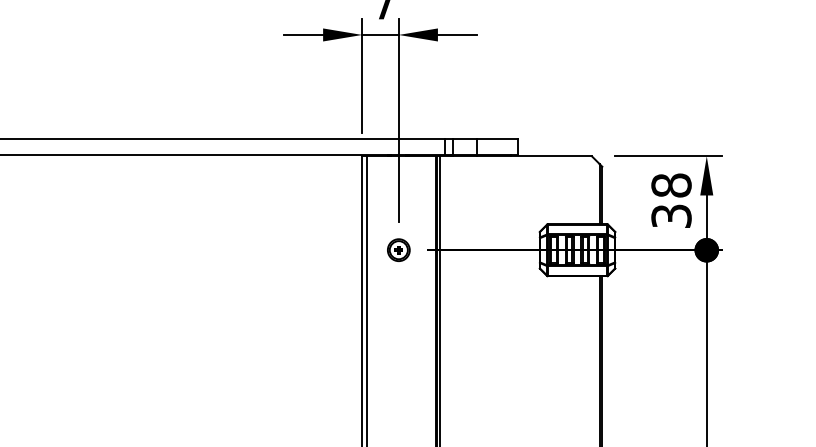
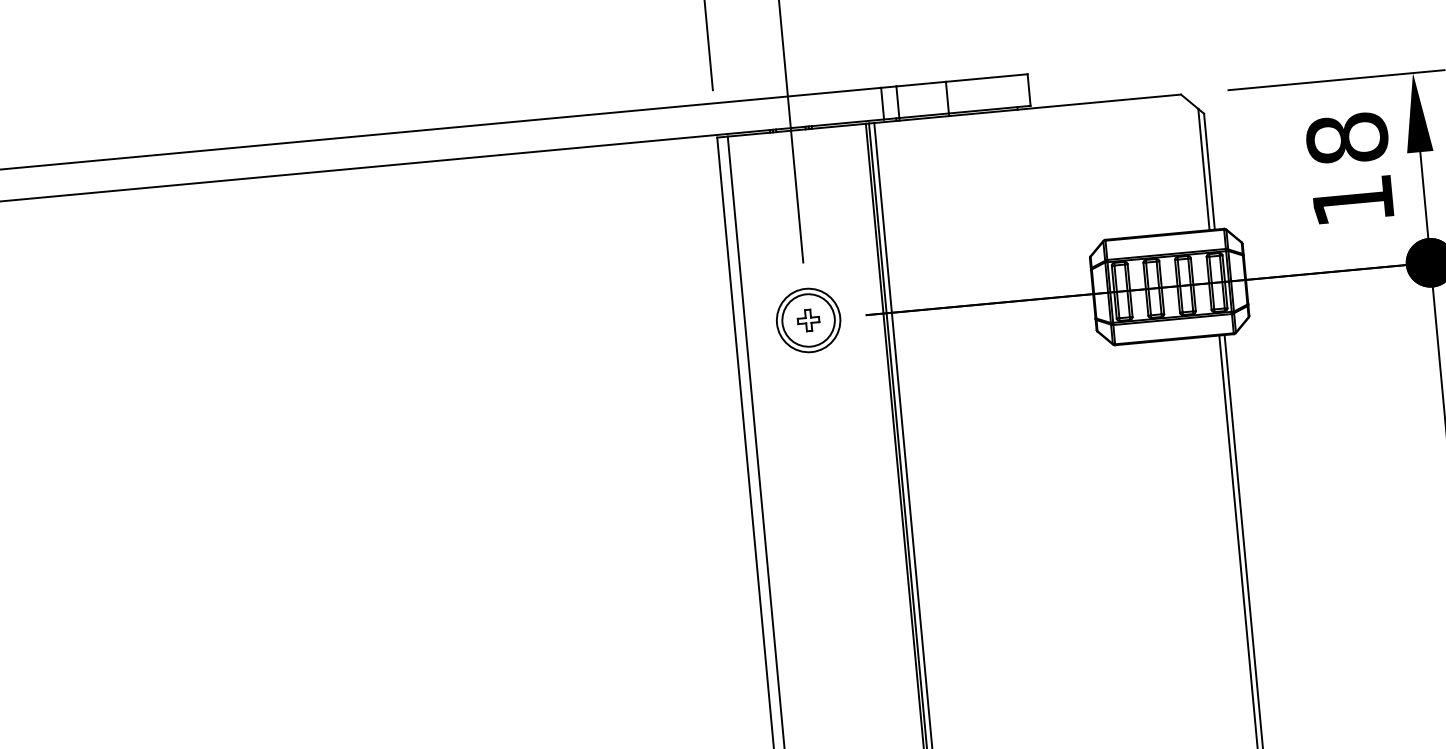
text: (671, 215) -> (1352, 199), 38 -> 18
part: (398, 249) -> (807, 318), size x1.43

